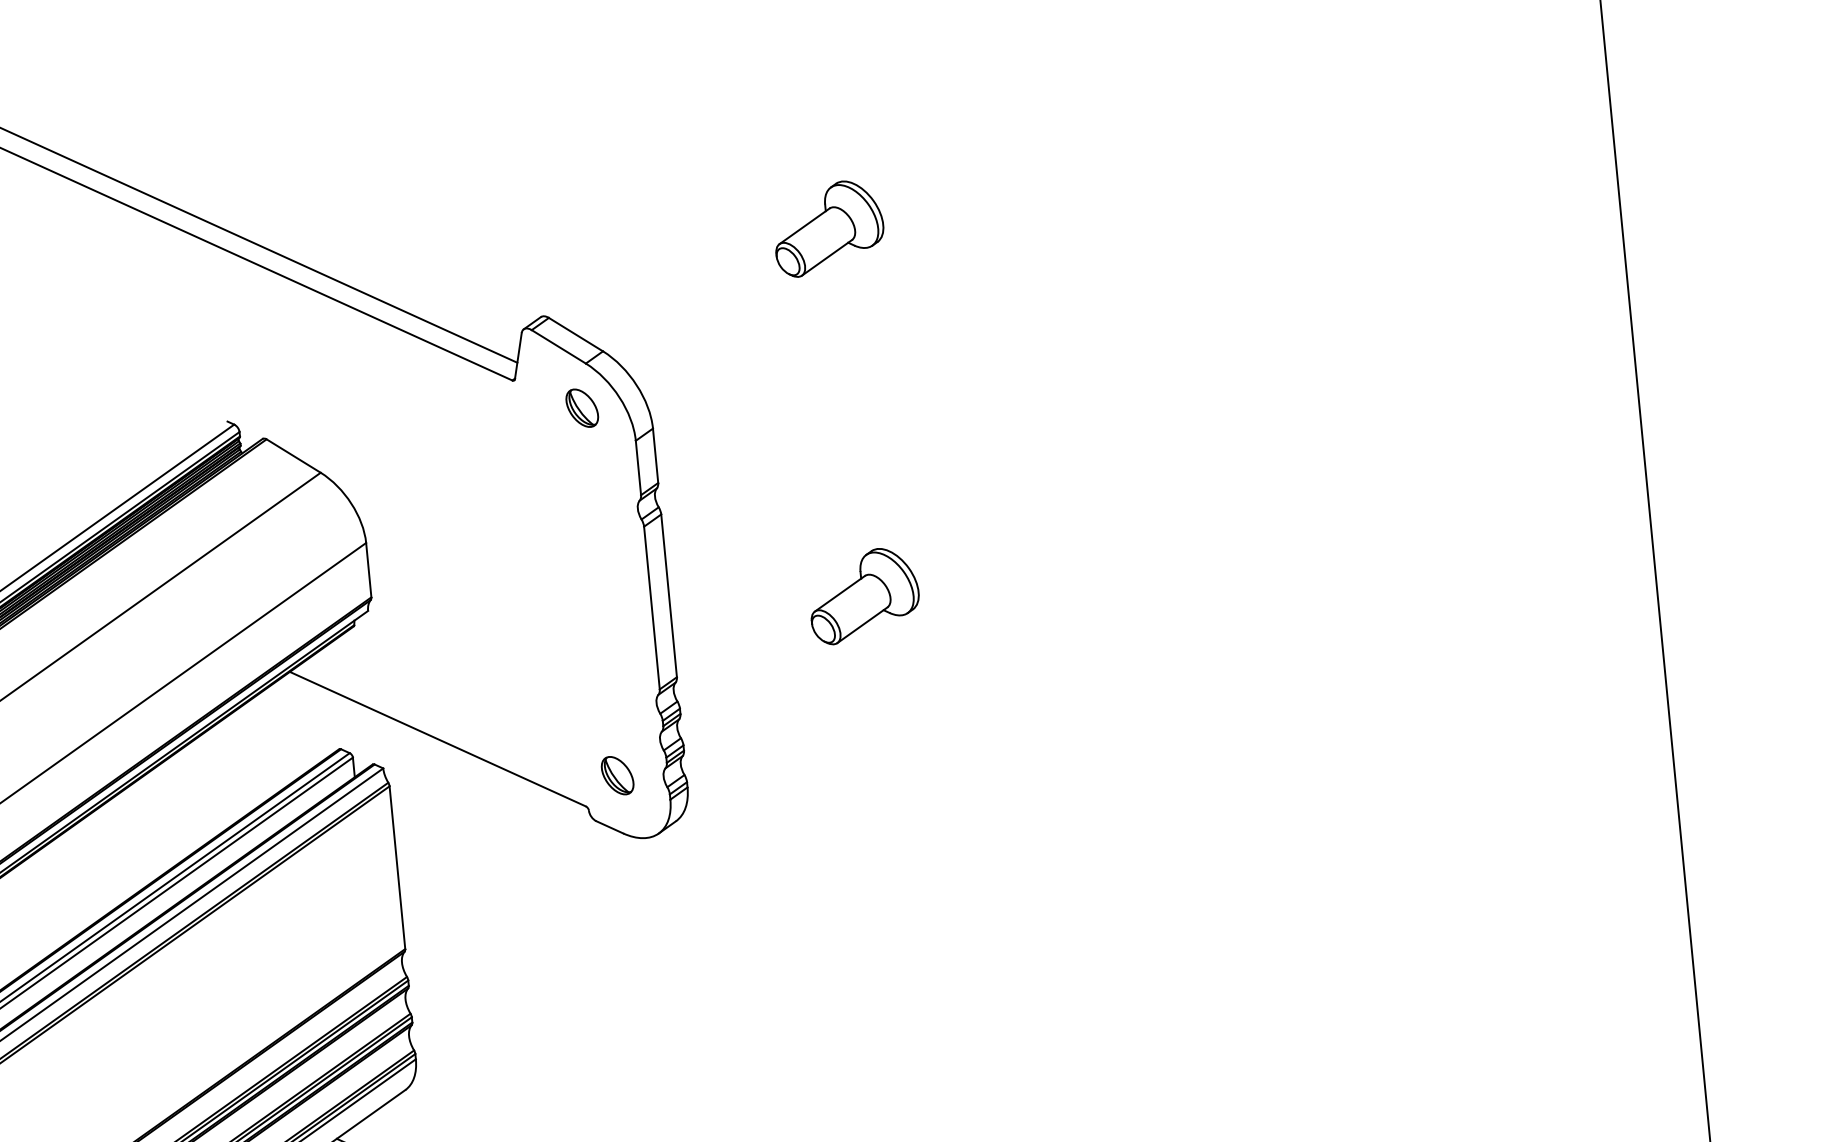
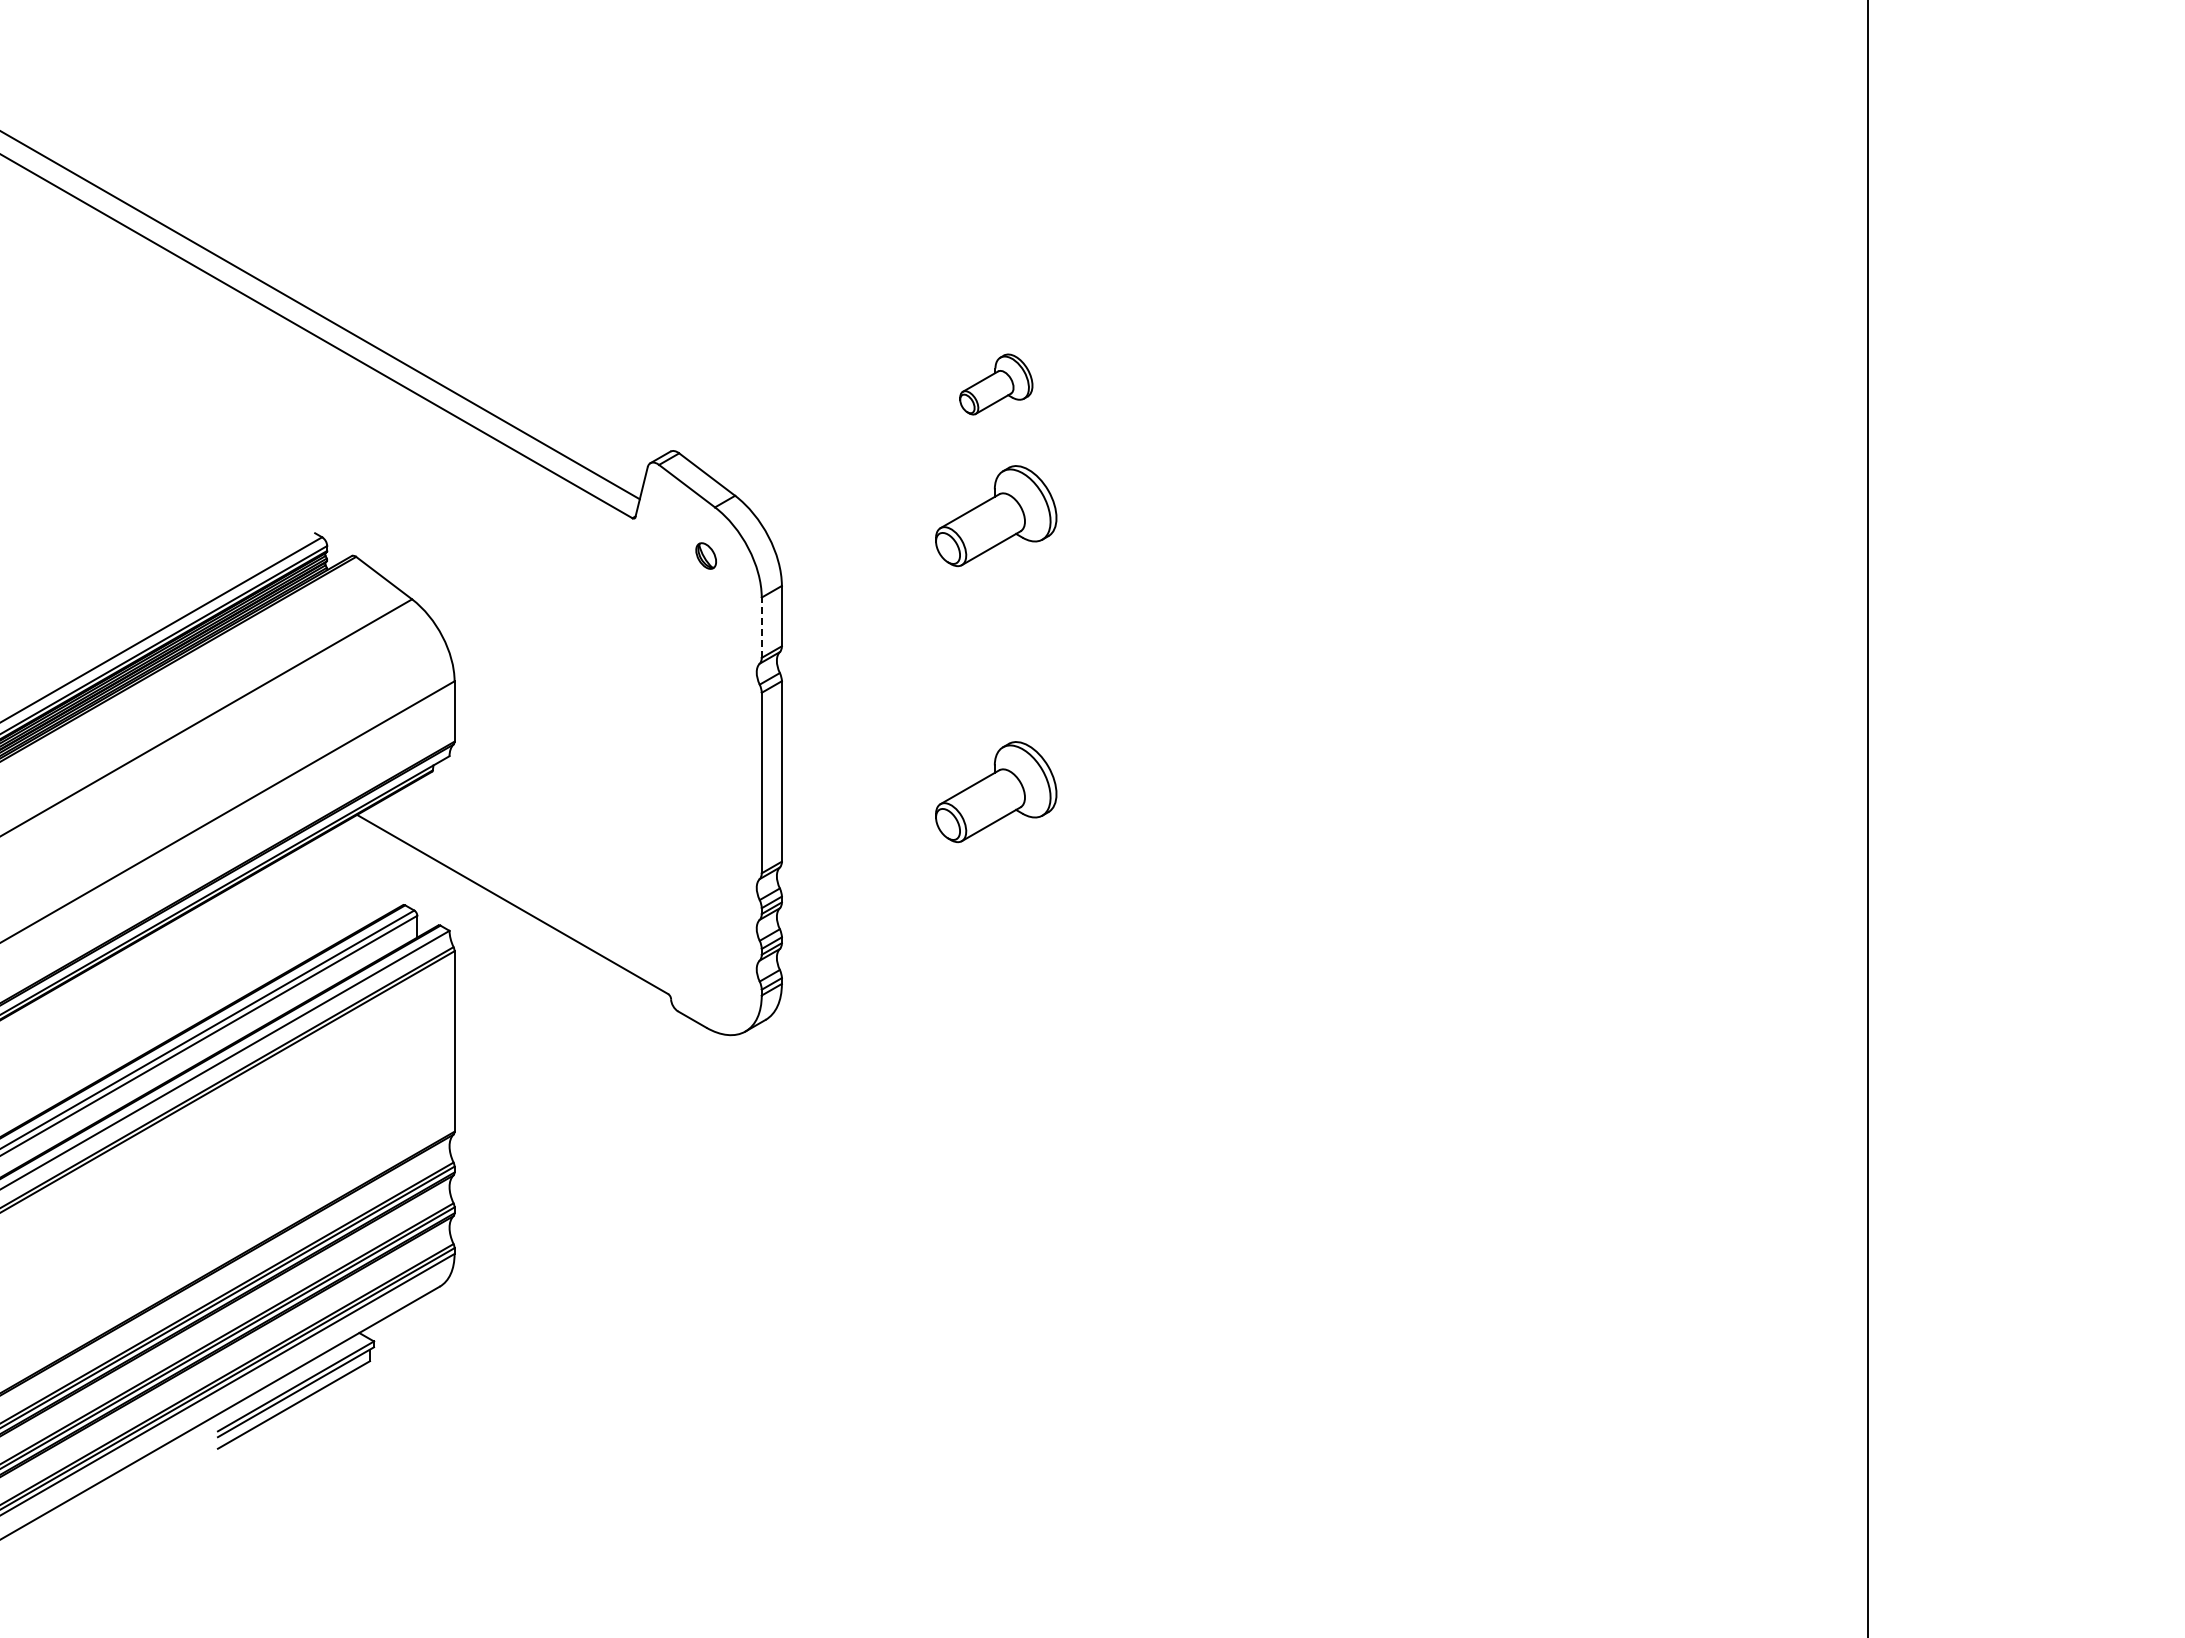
part: (828, 228) -> (996, 384), size x0.6
part: (840, 347) -> (996, 516), added
part: (581, 407) -> (705, 555), size x0.6
line: (638, 467) -> (761, 627), solid -> dashed
part: (616, 775) -> (705, 963), removed

